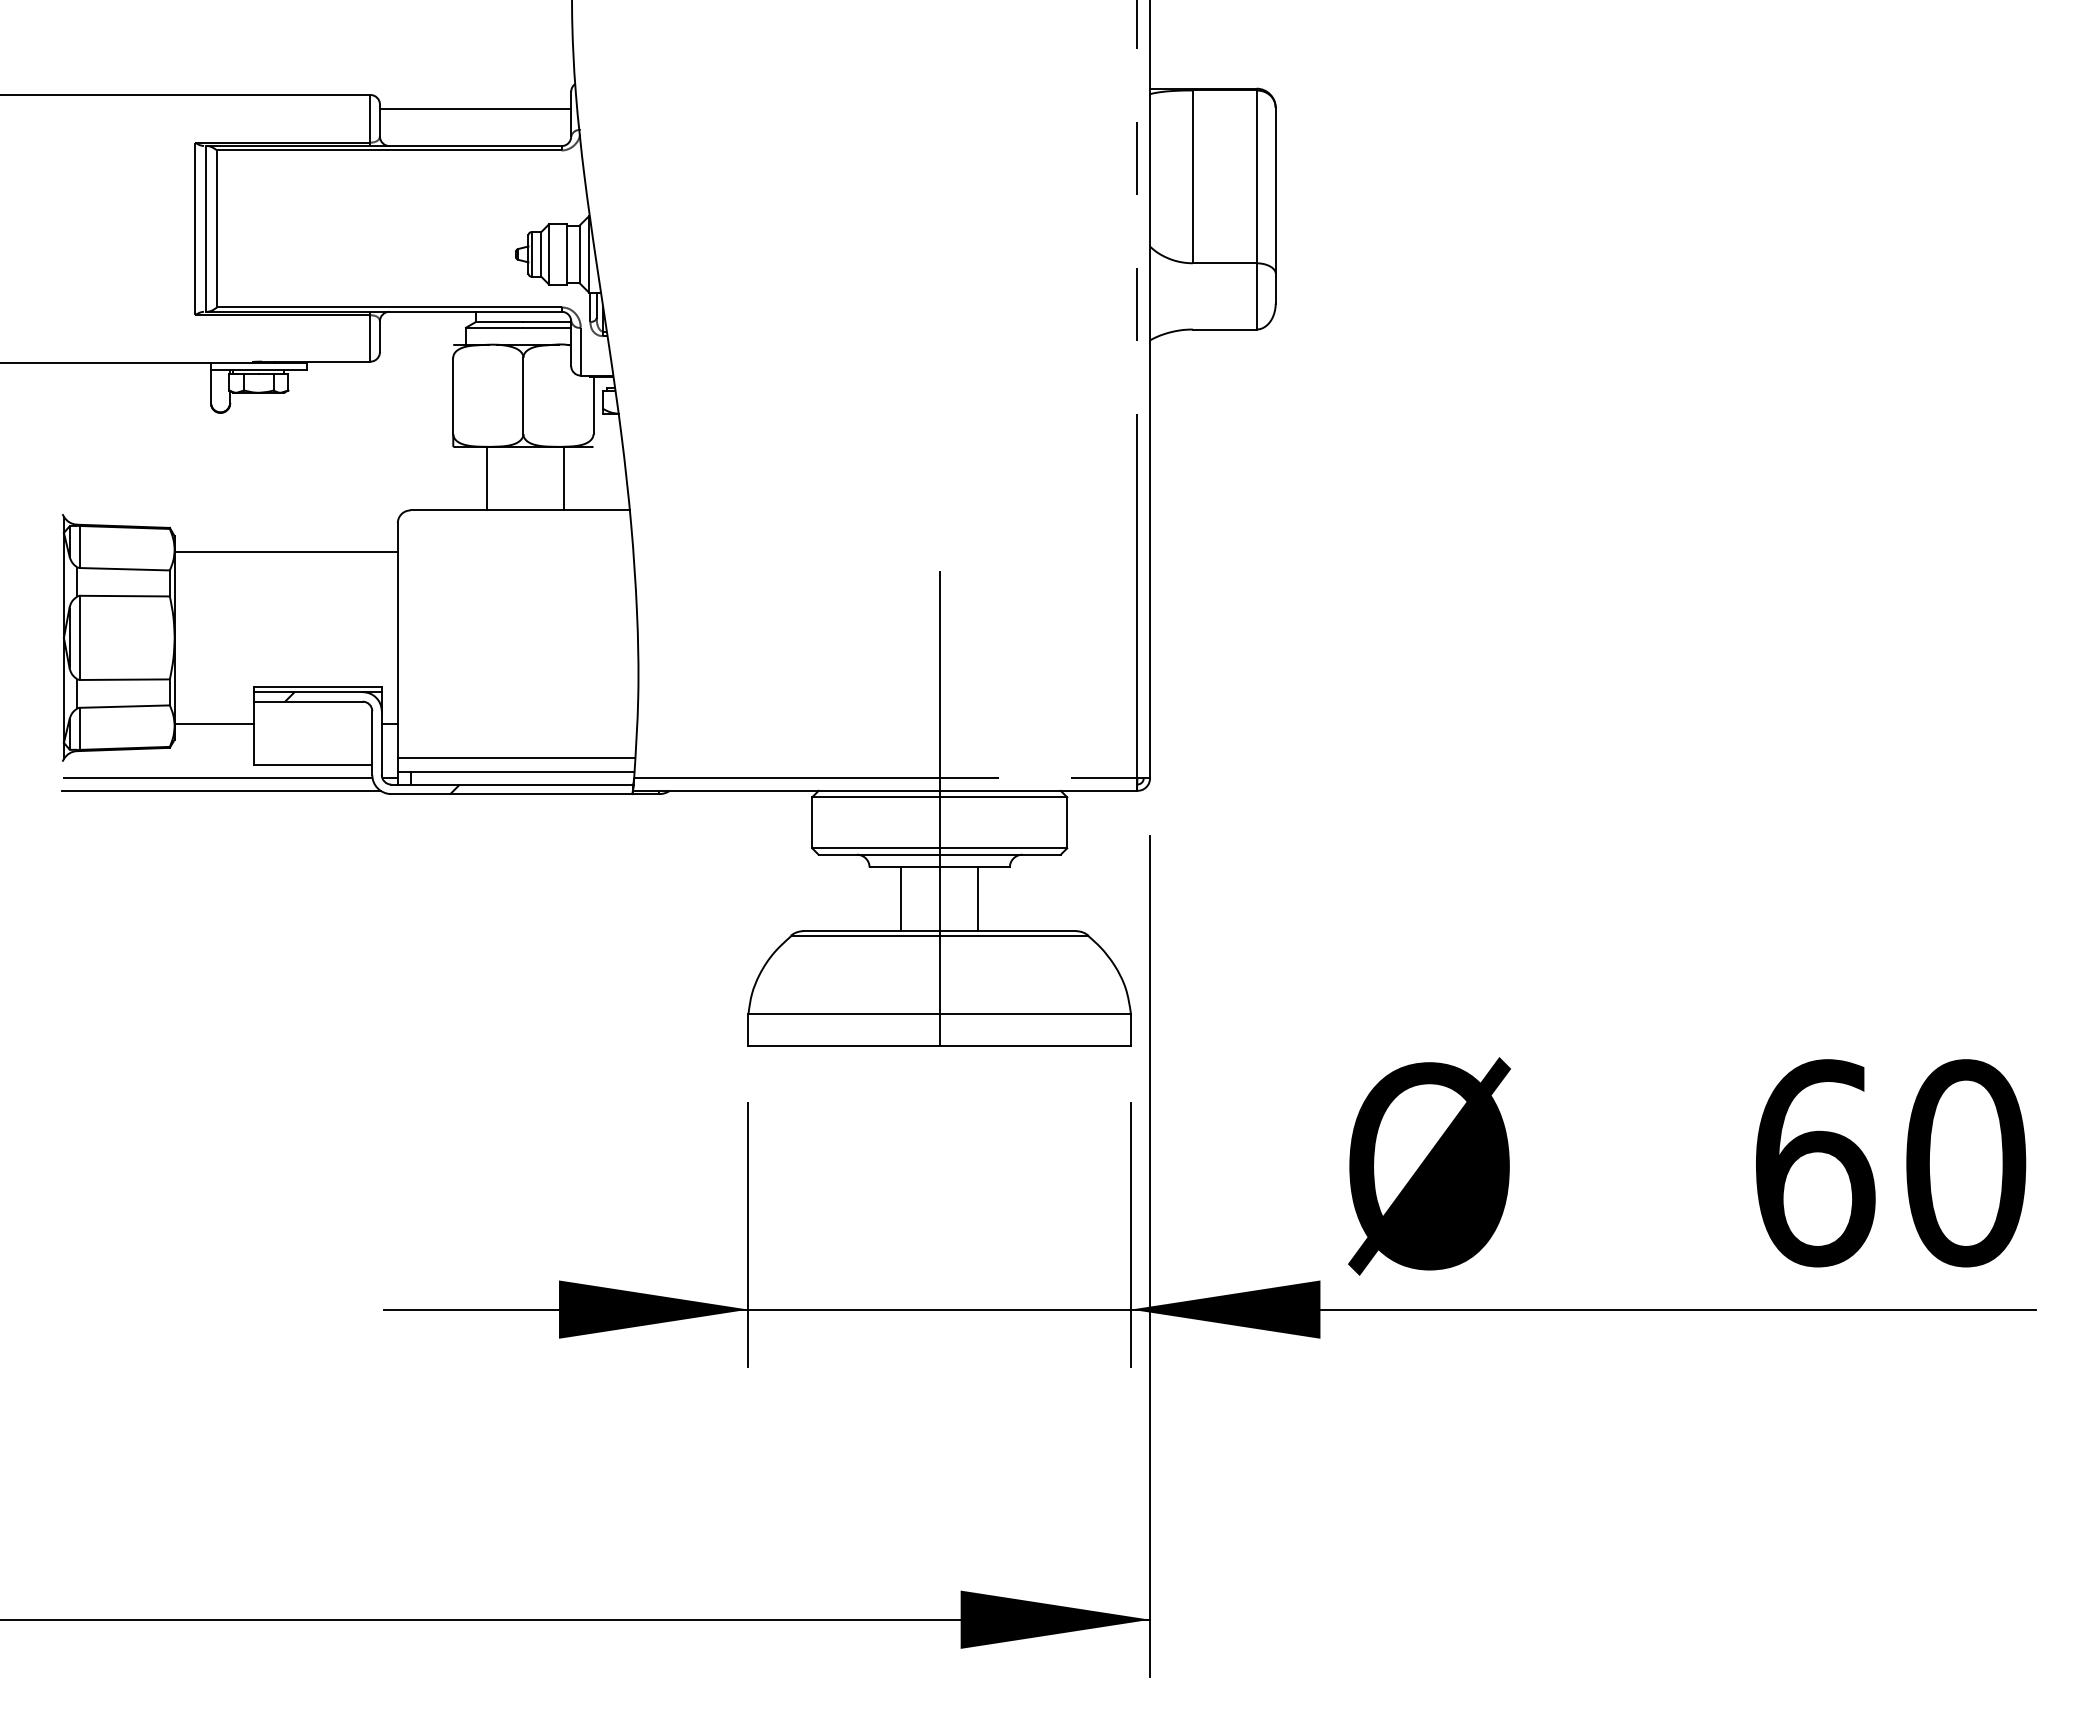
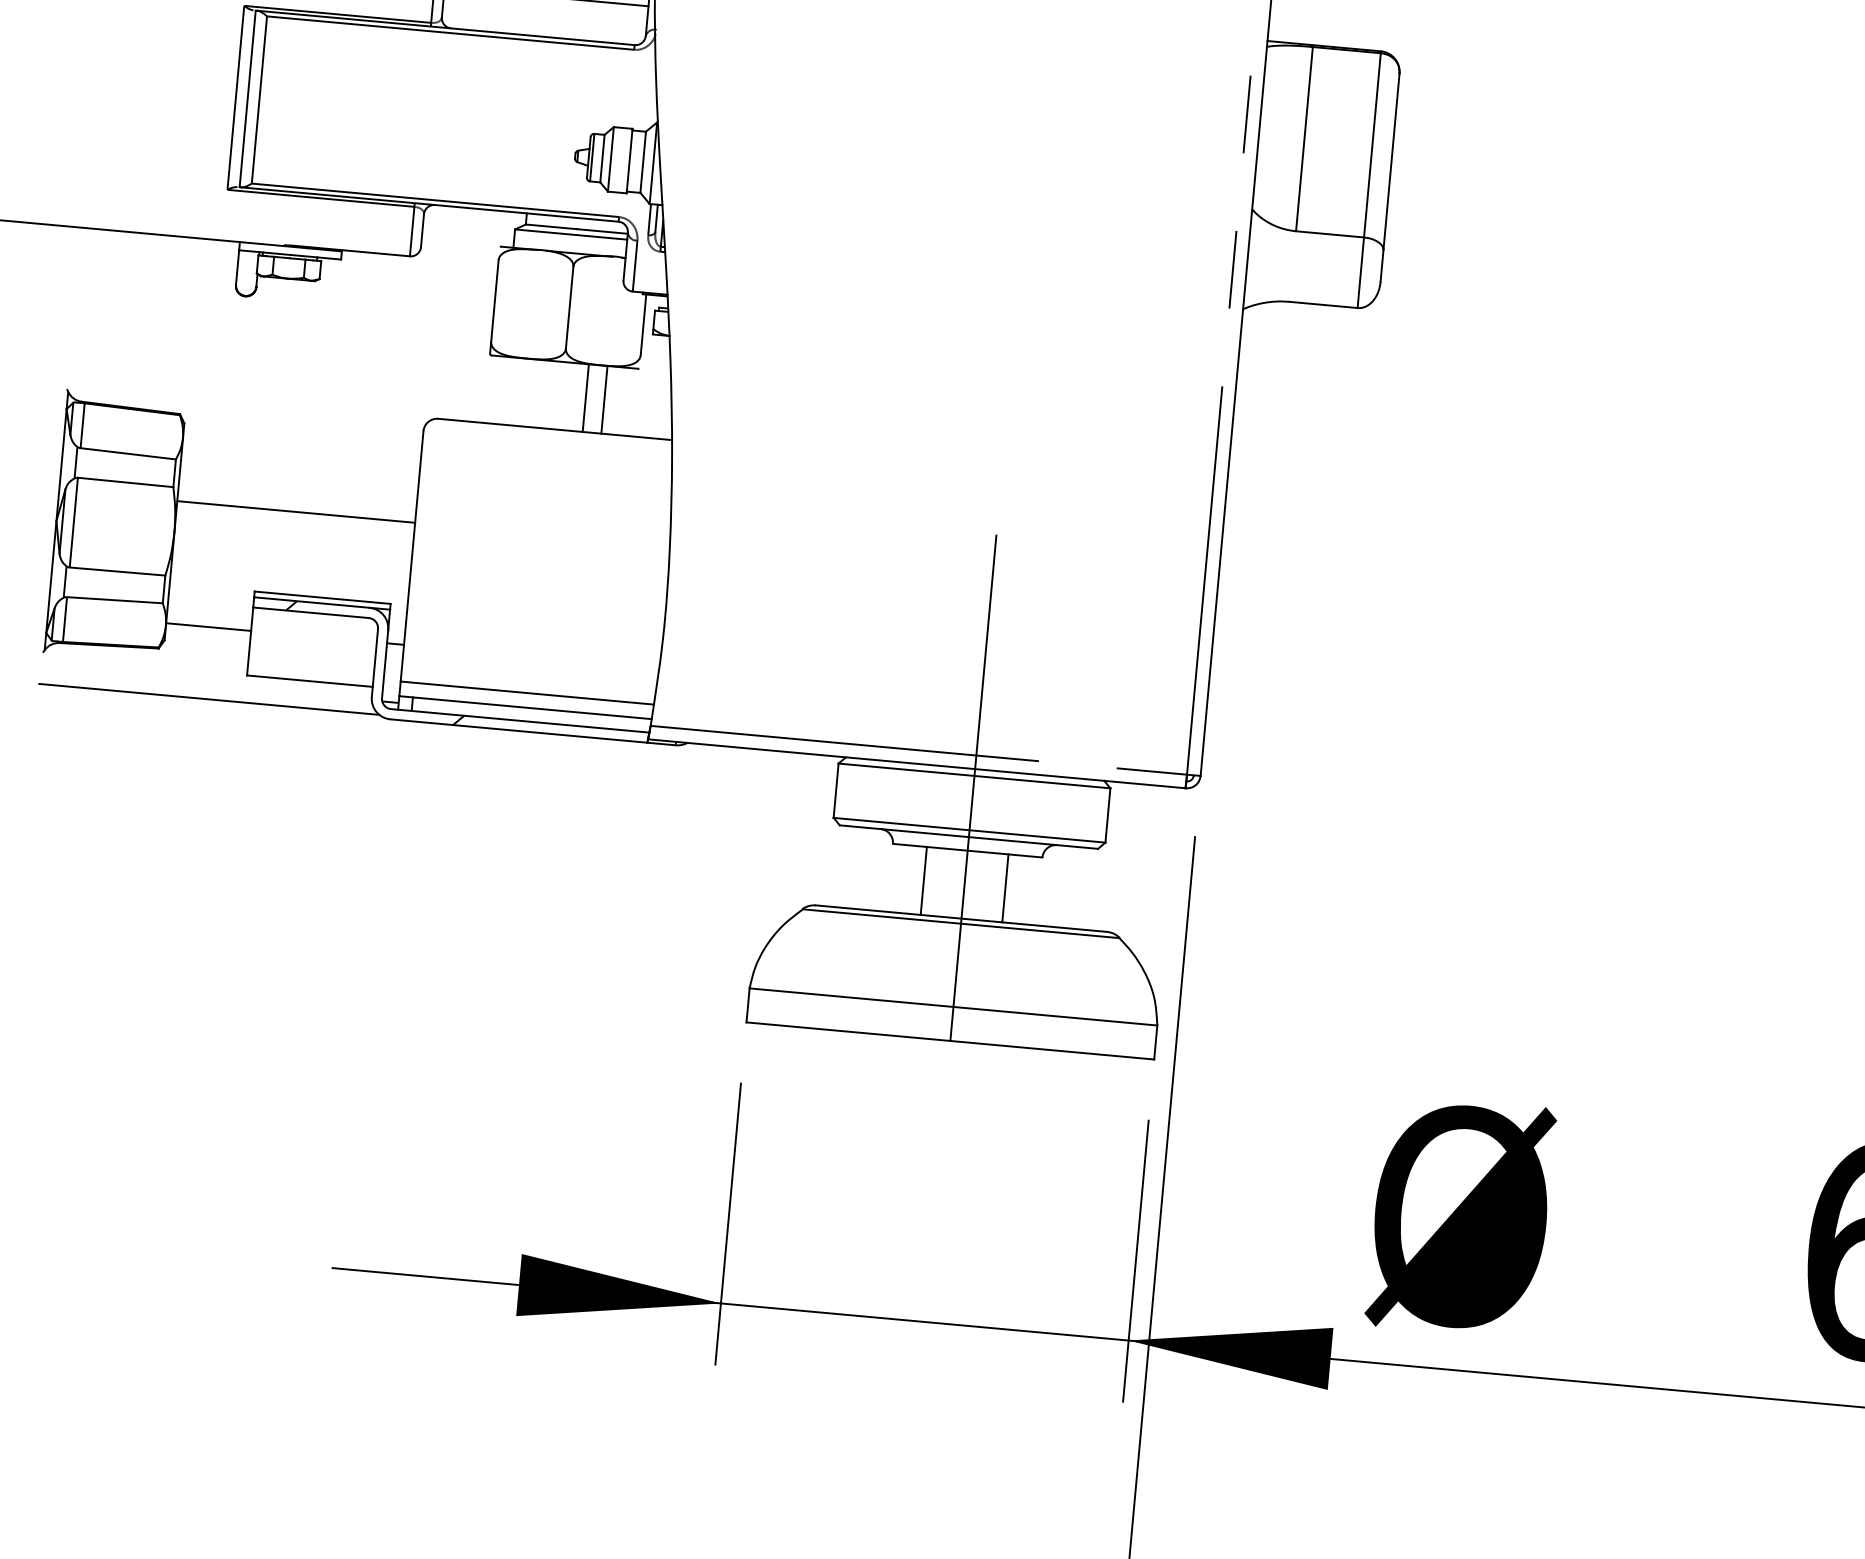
line: (487, 478) -> (586, 397), moved
line: (285, 552) -> (295, 512), moved
line: (217, 778) -> (206, 685), removed

